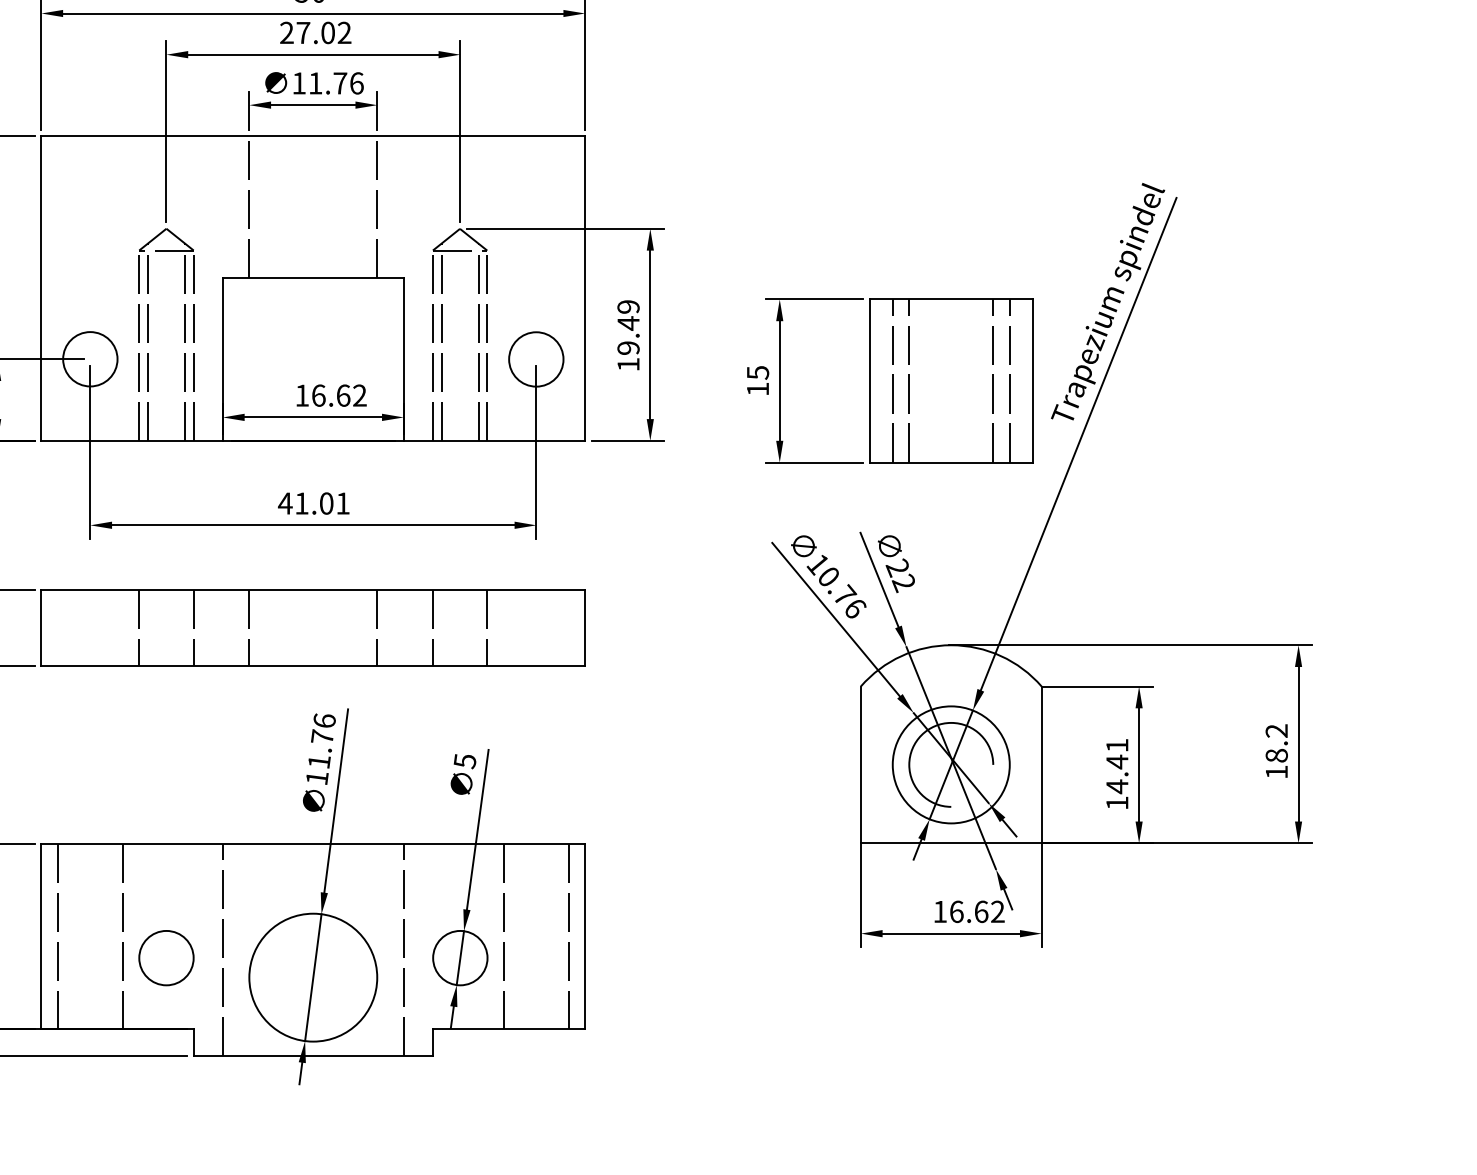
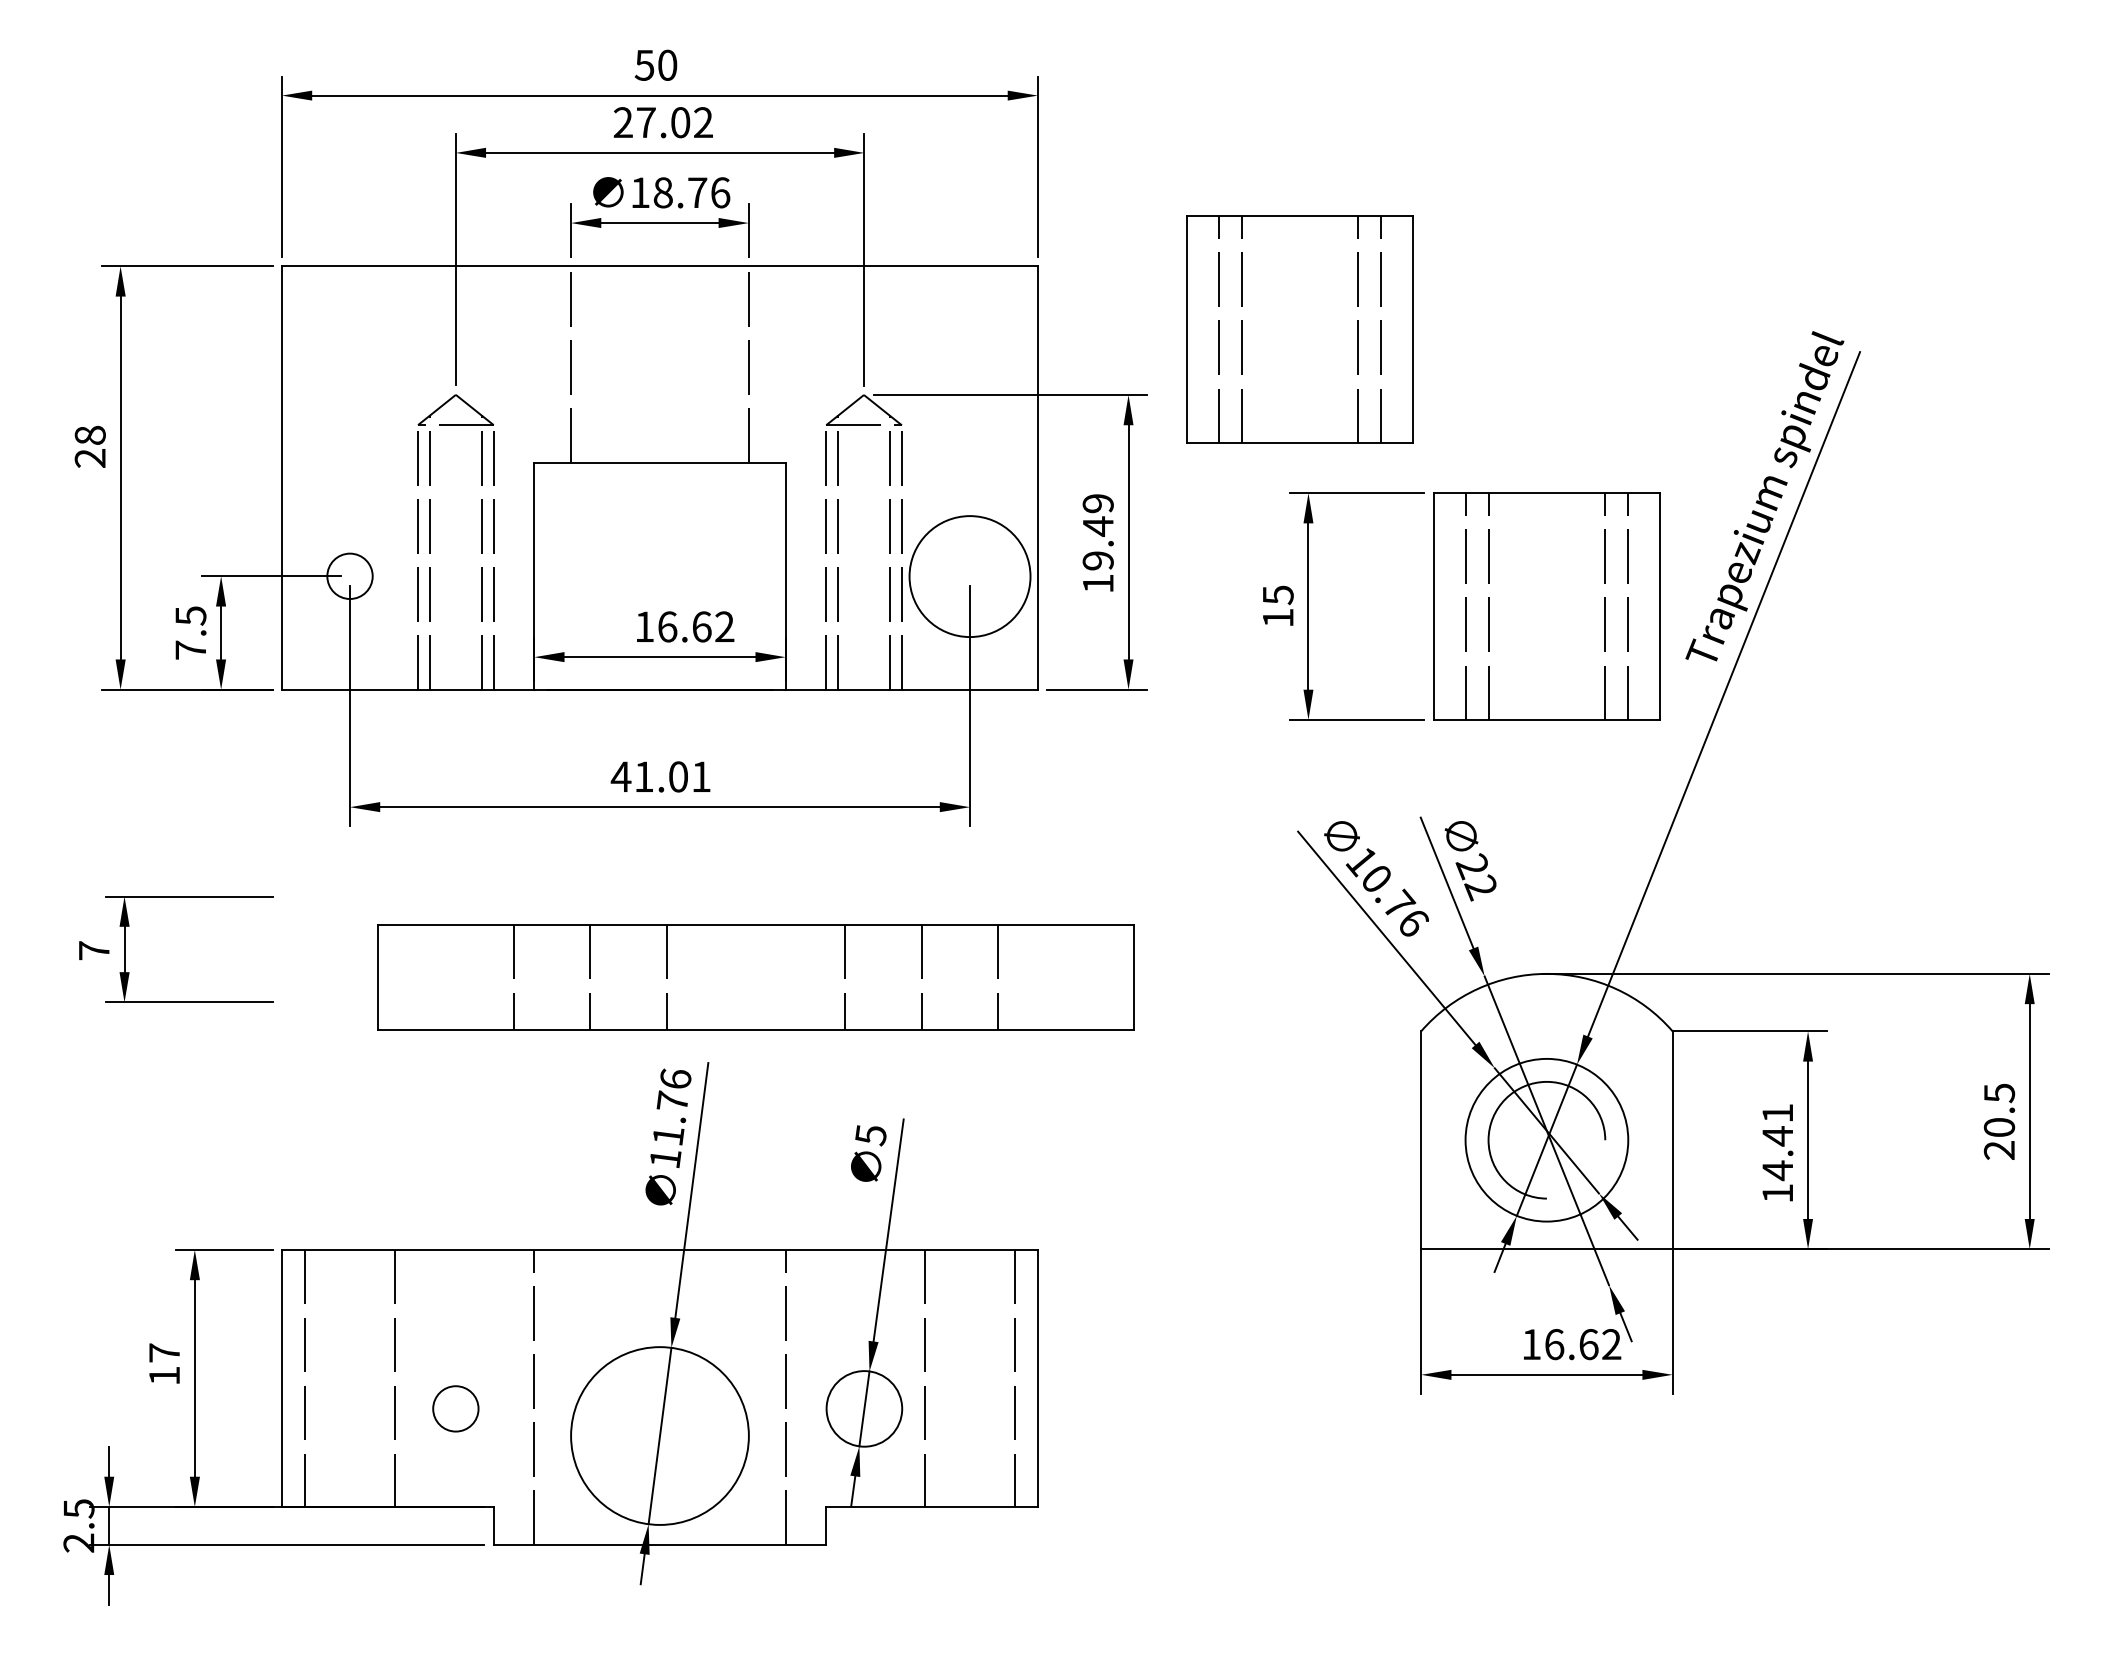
text: (315, 83) -> (662, 192), 11.76 -> 18.76
part: (773, 181) -> (1299, 329), added
circle: (89, 359) -> (349, 576), size x0.6
circle: (535, 359) -> (969, 576), size x1.6
part: (312, 627) -> (755, 977), moved
text: (1276, 751) -> (1999, 1121), 18.2 -> 20.5
circle: (166, 957) -> (455, 1408), size x0.6

